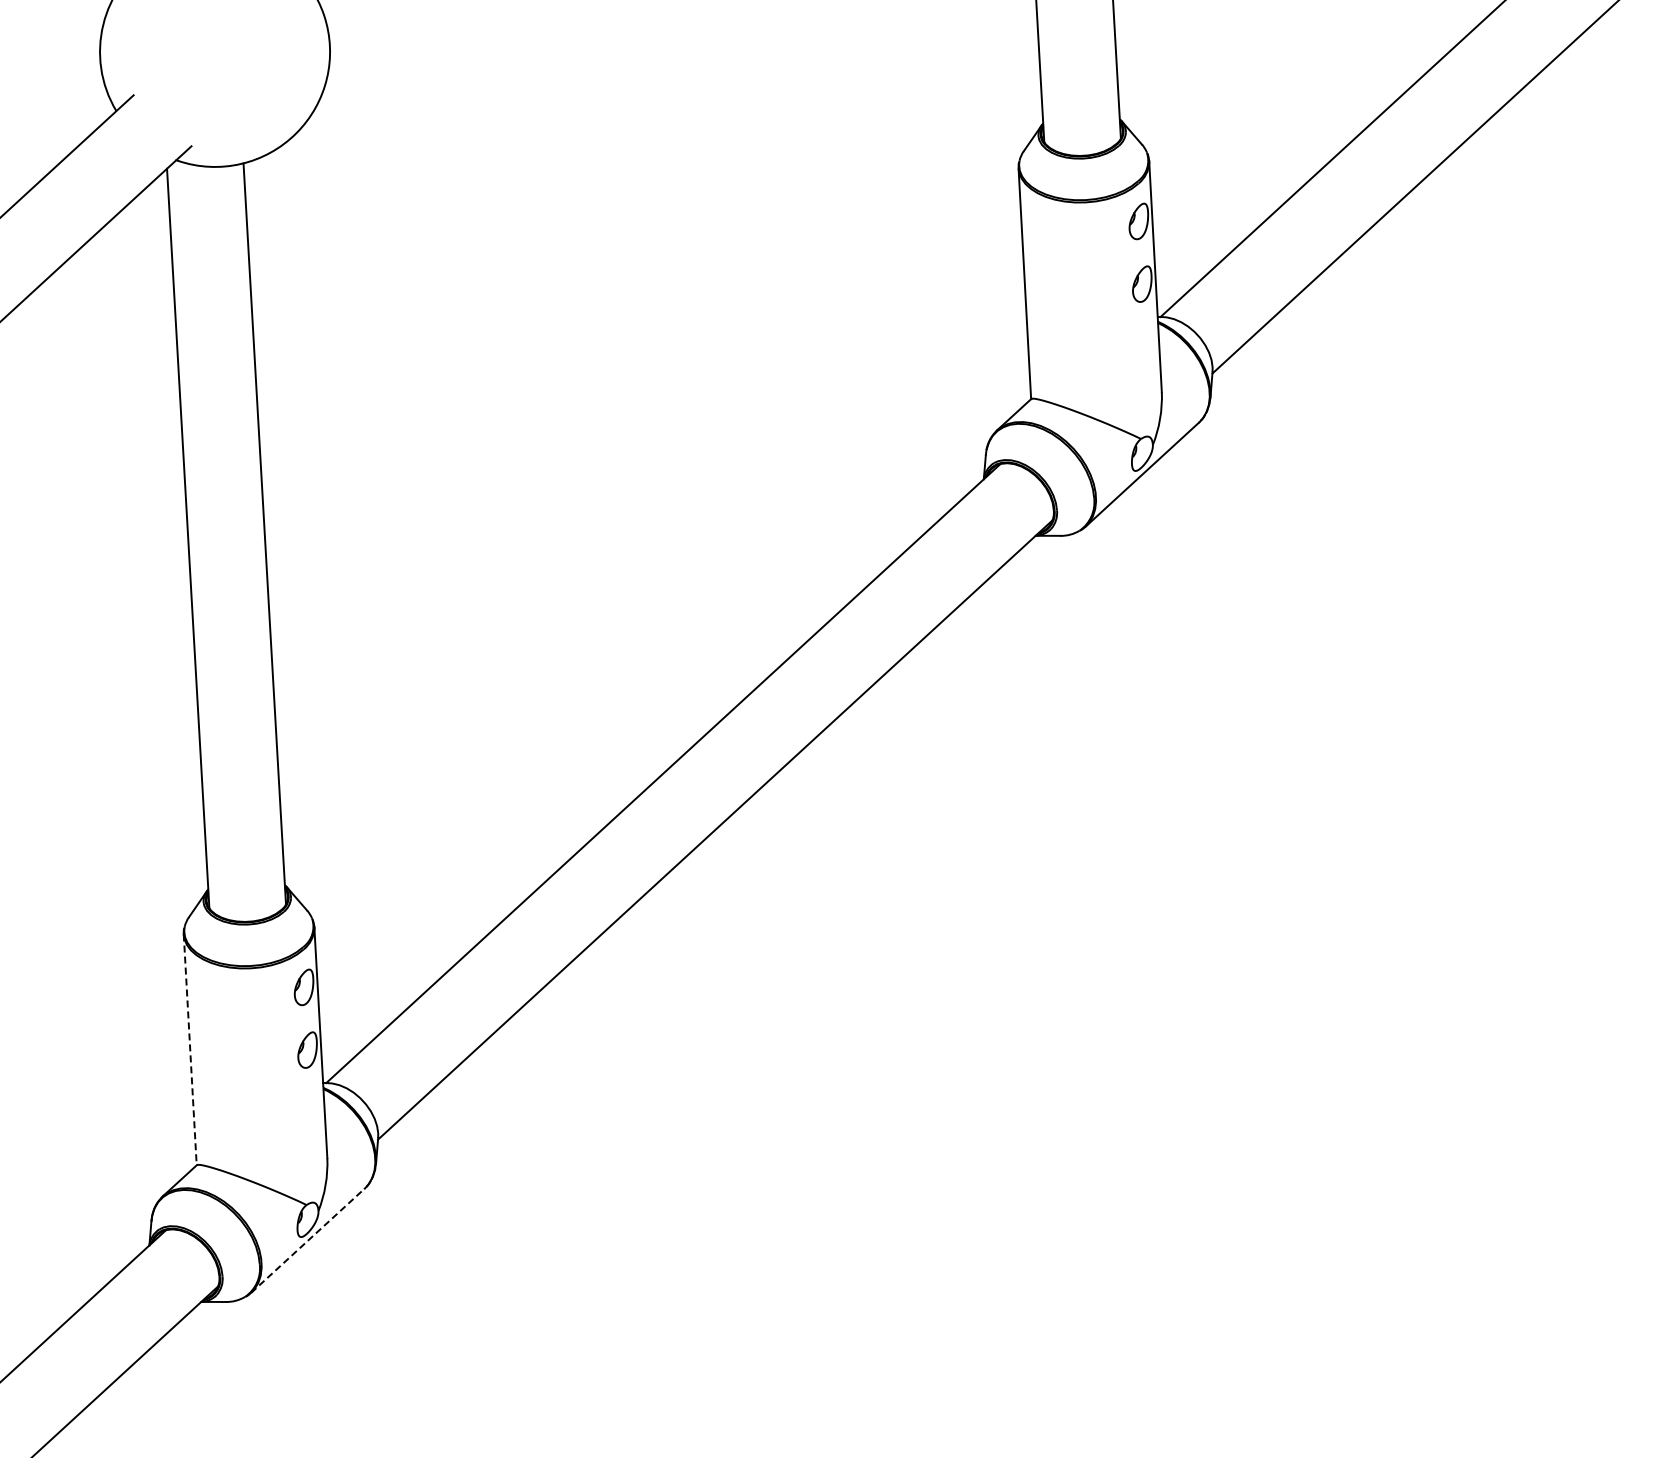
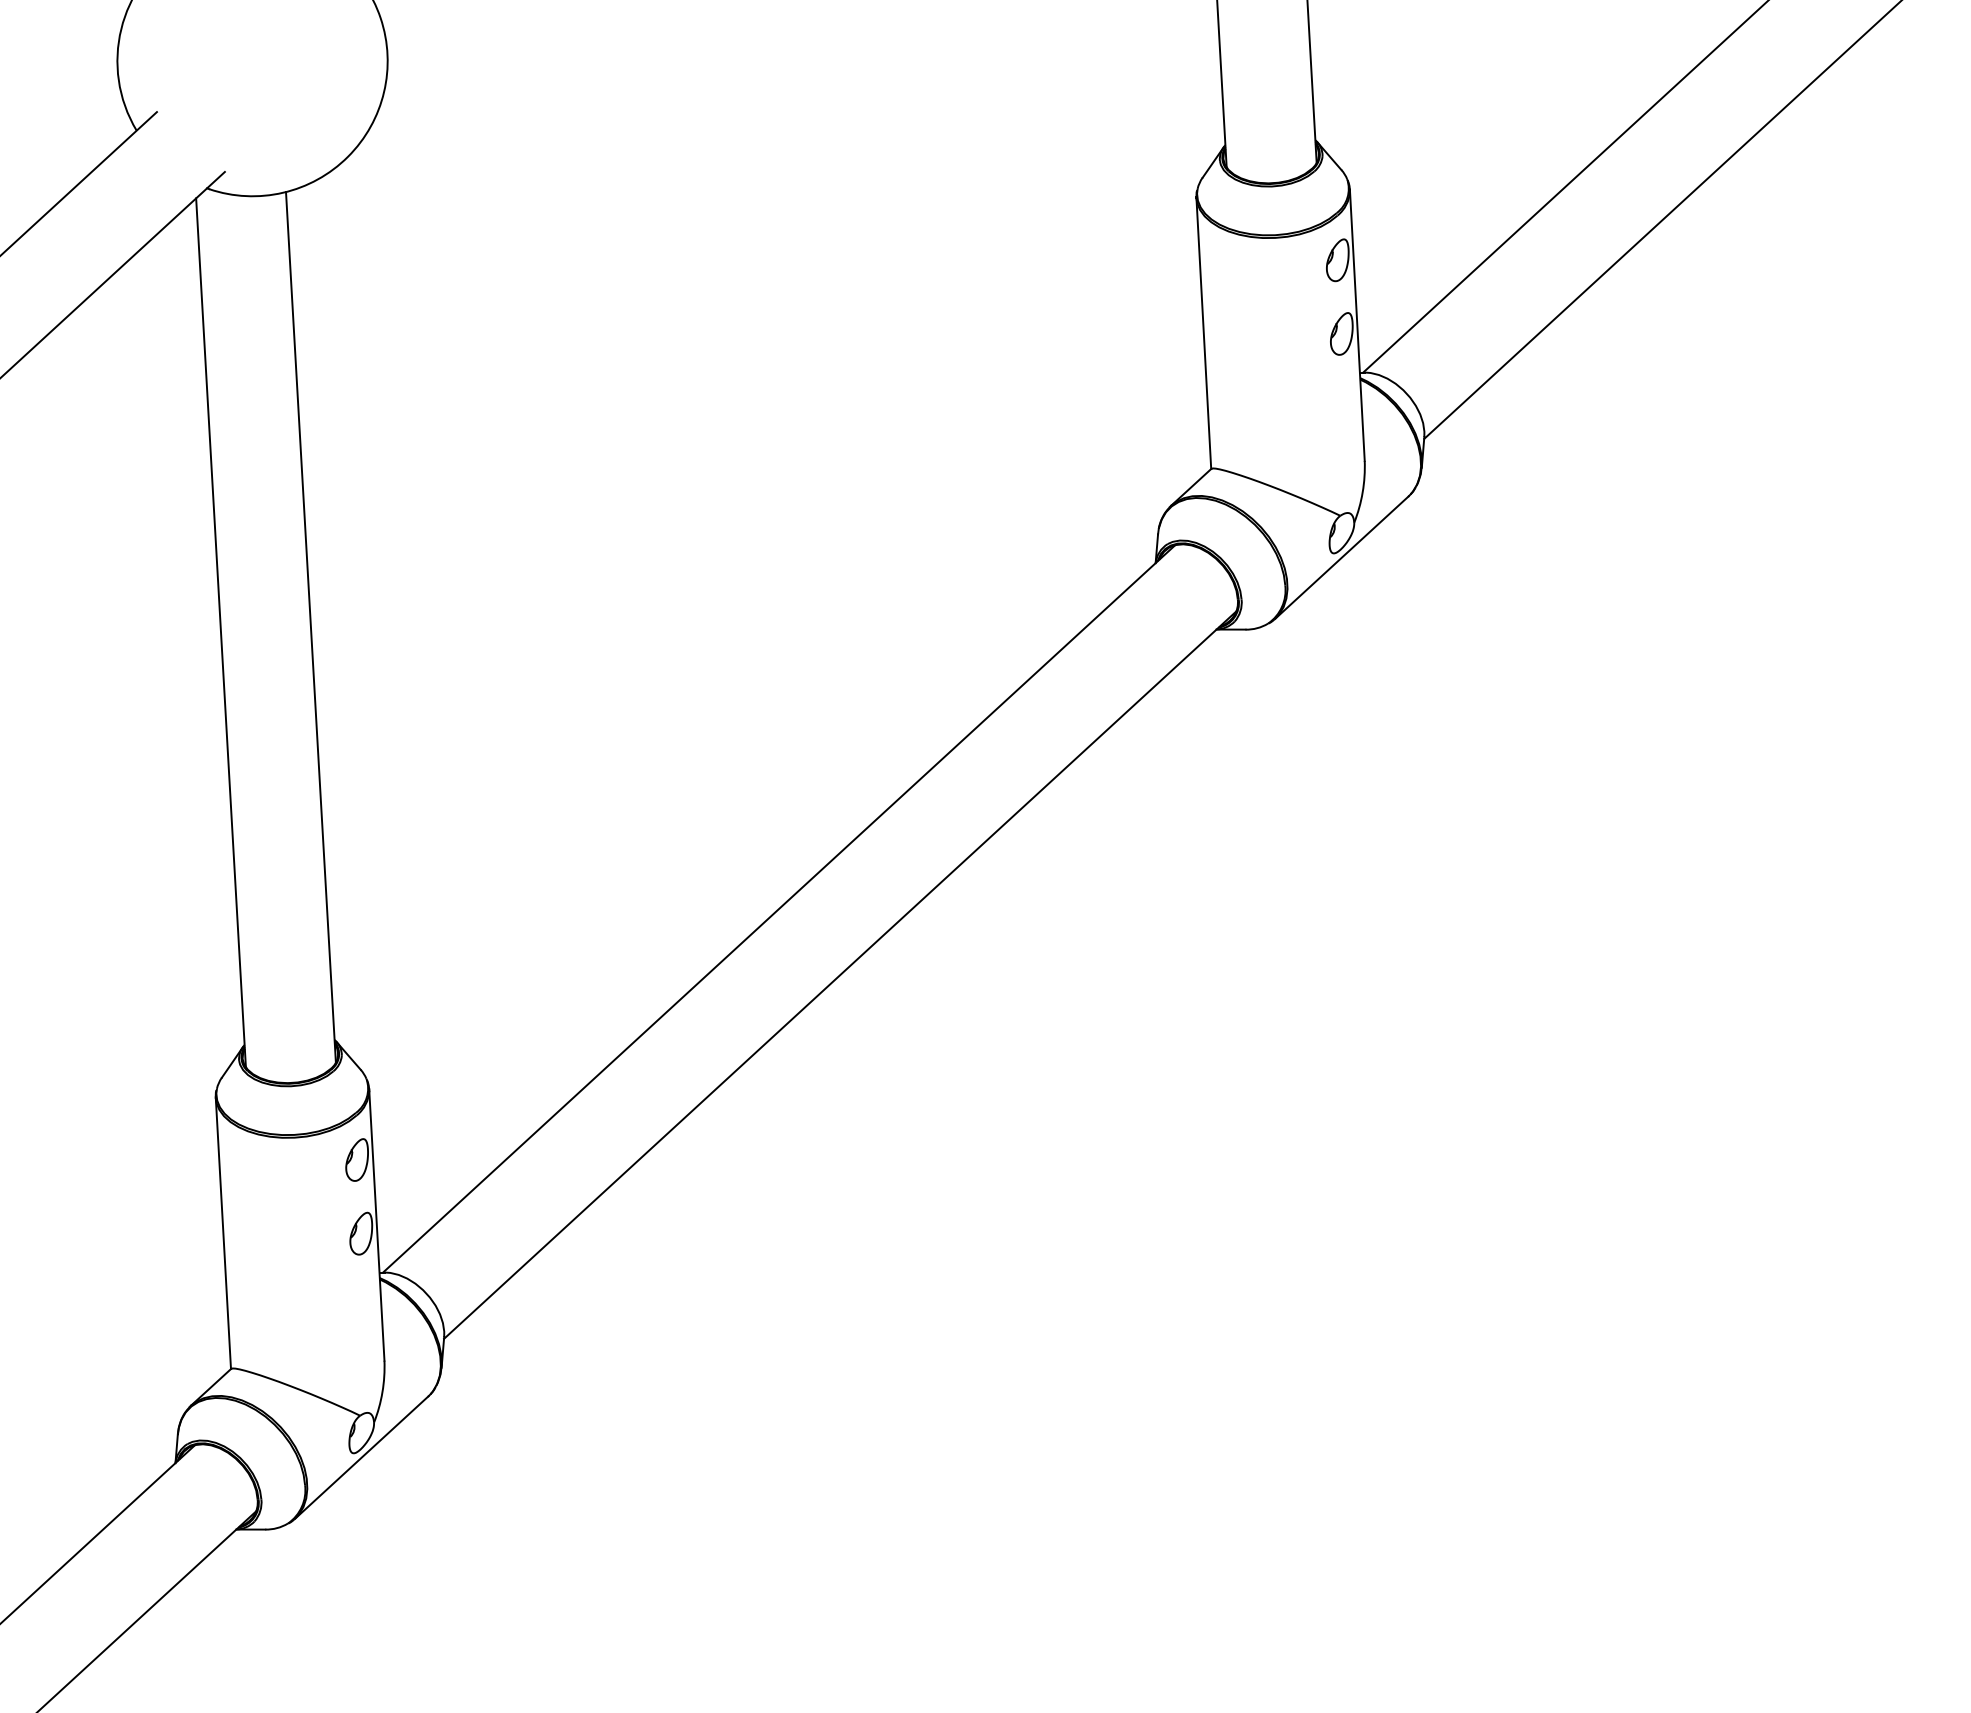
line: (190, 1049) -> (223, 1232), dashed -> solid
line: (308, 1240) -> (362, 1457), dashed -> solid

